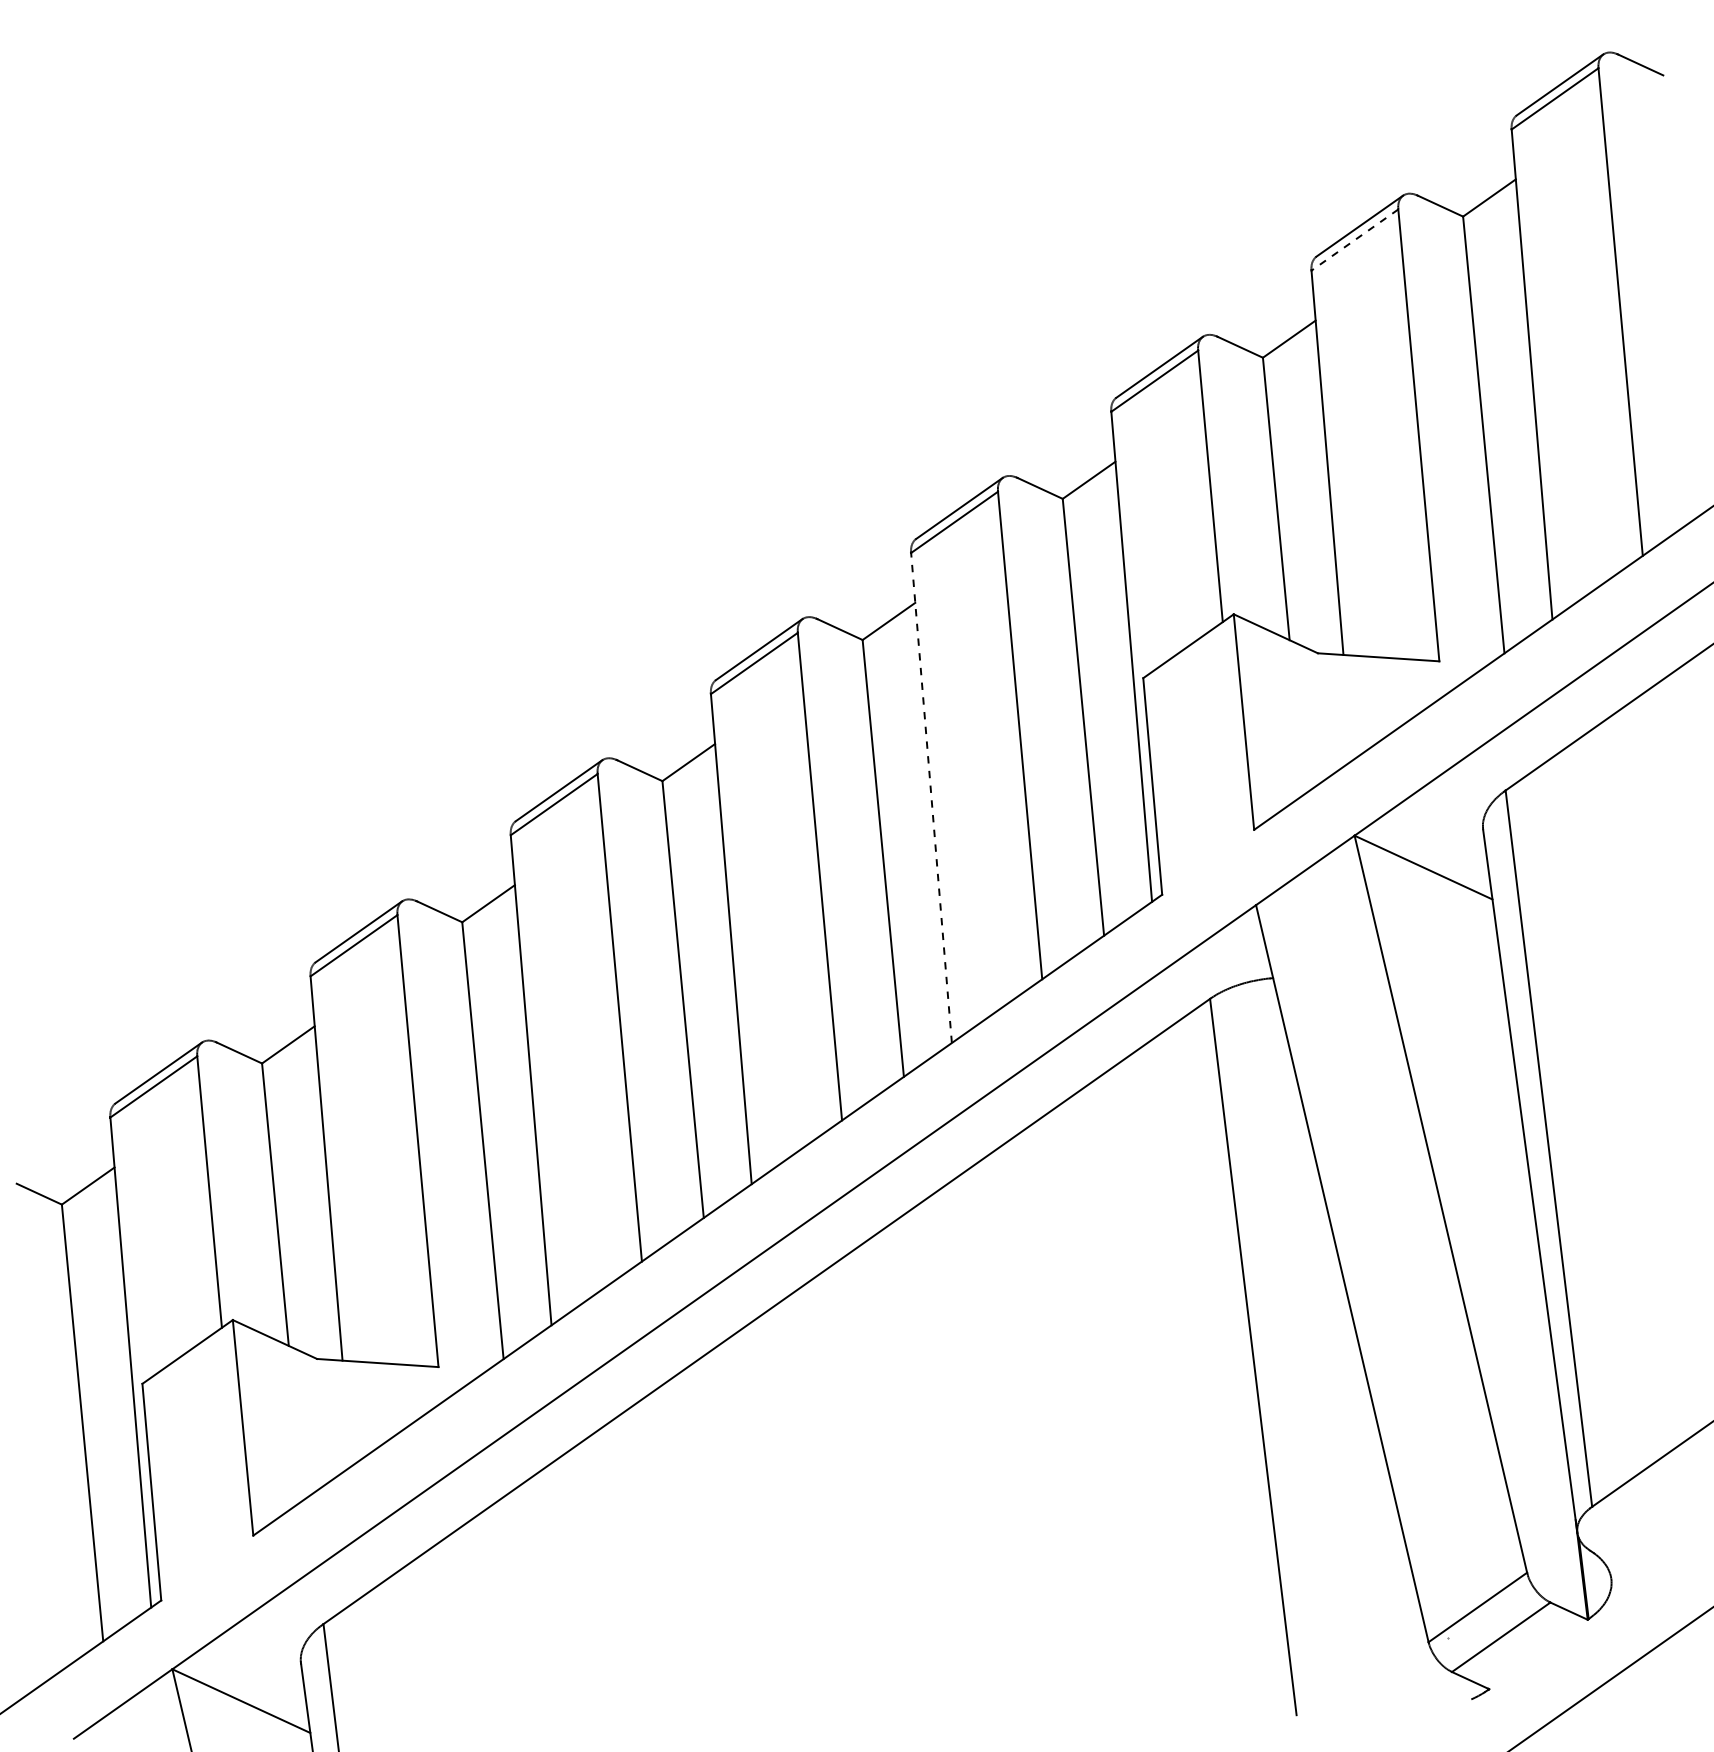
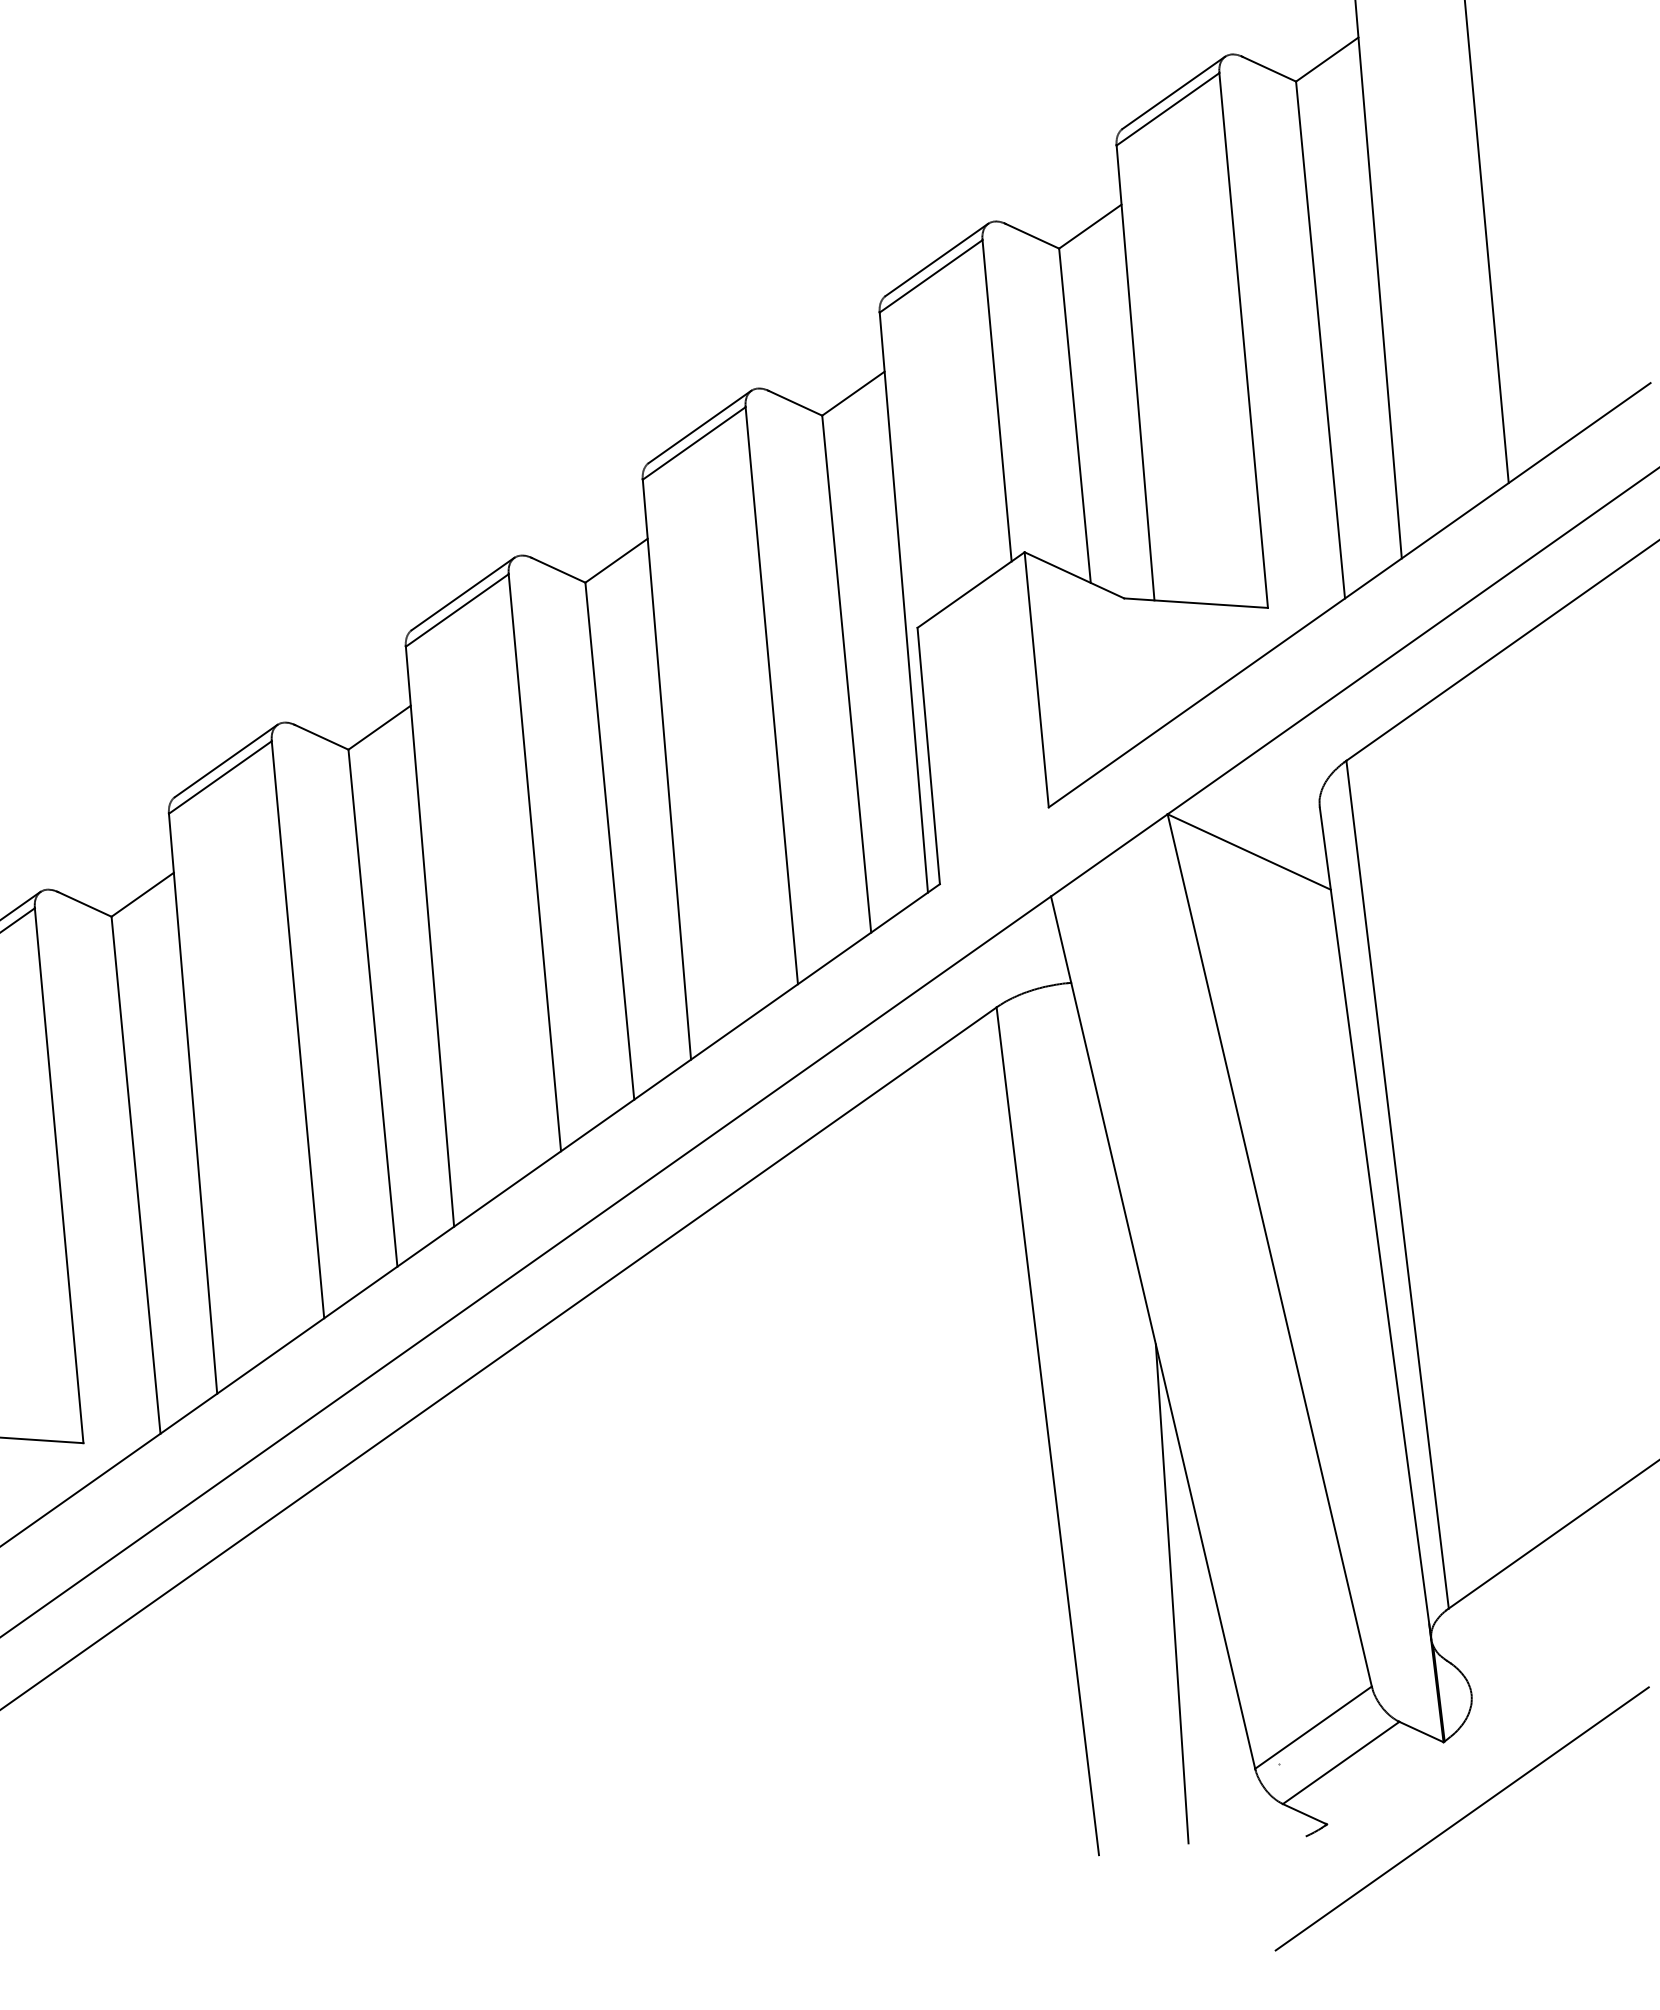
line: (1354, 240) -> (1167, 109), dashed -> solid
line: (931, 798) -> (666, 770), dashed -> solid
line: (1358, 1494) -> (1172, 1593), added

